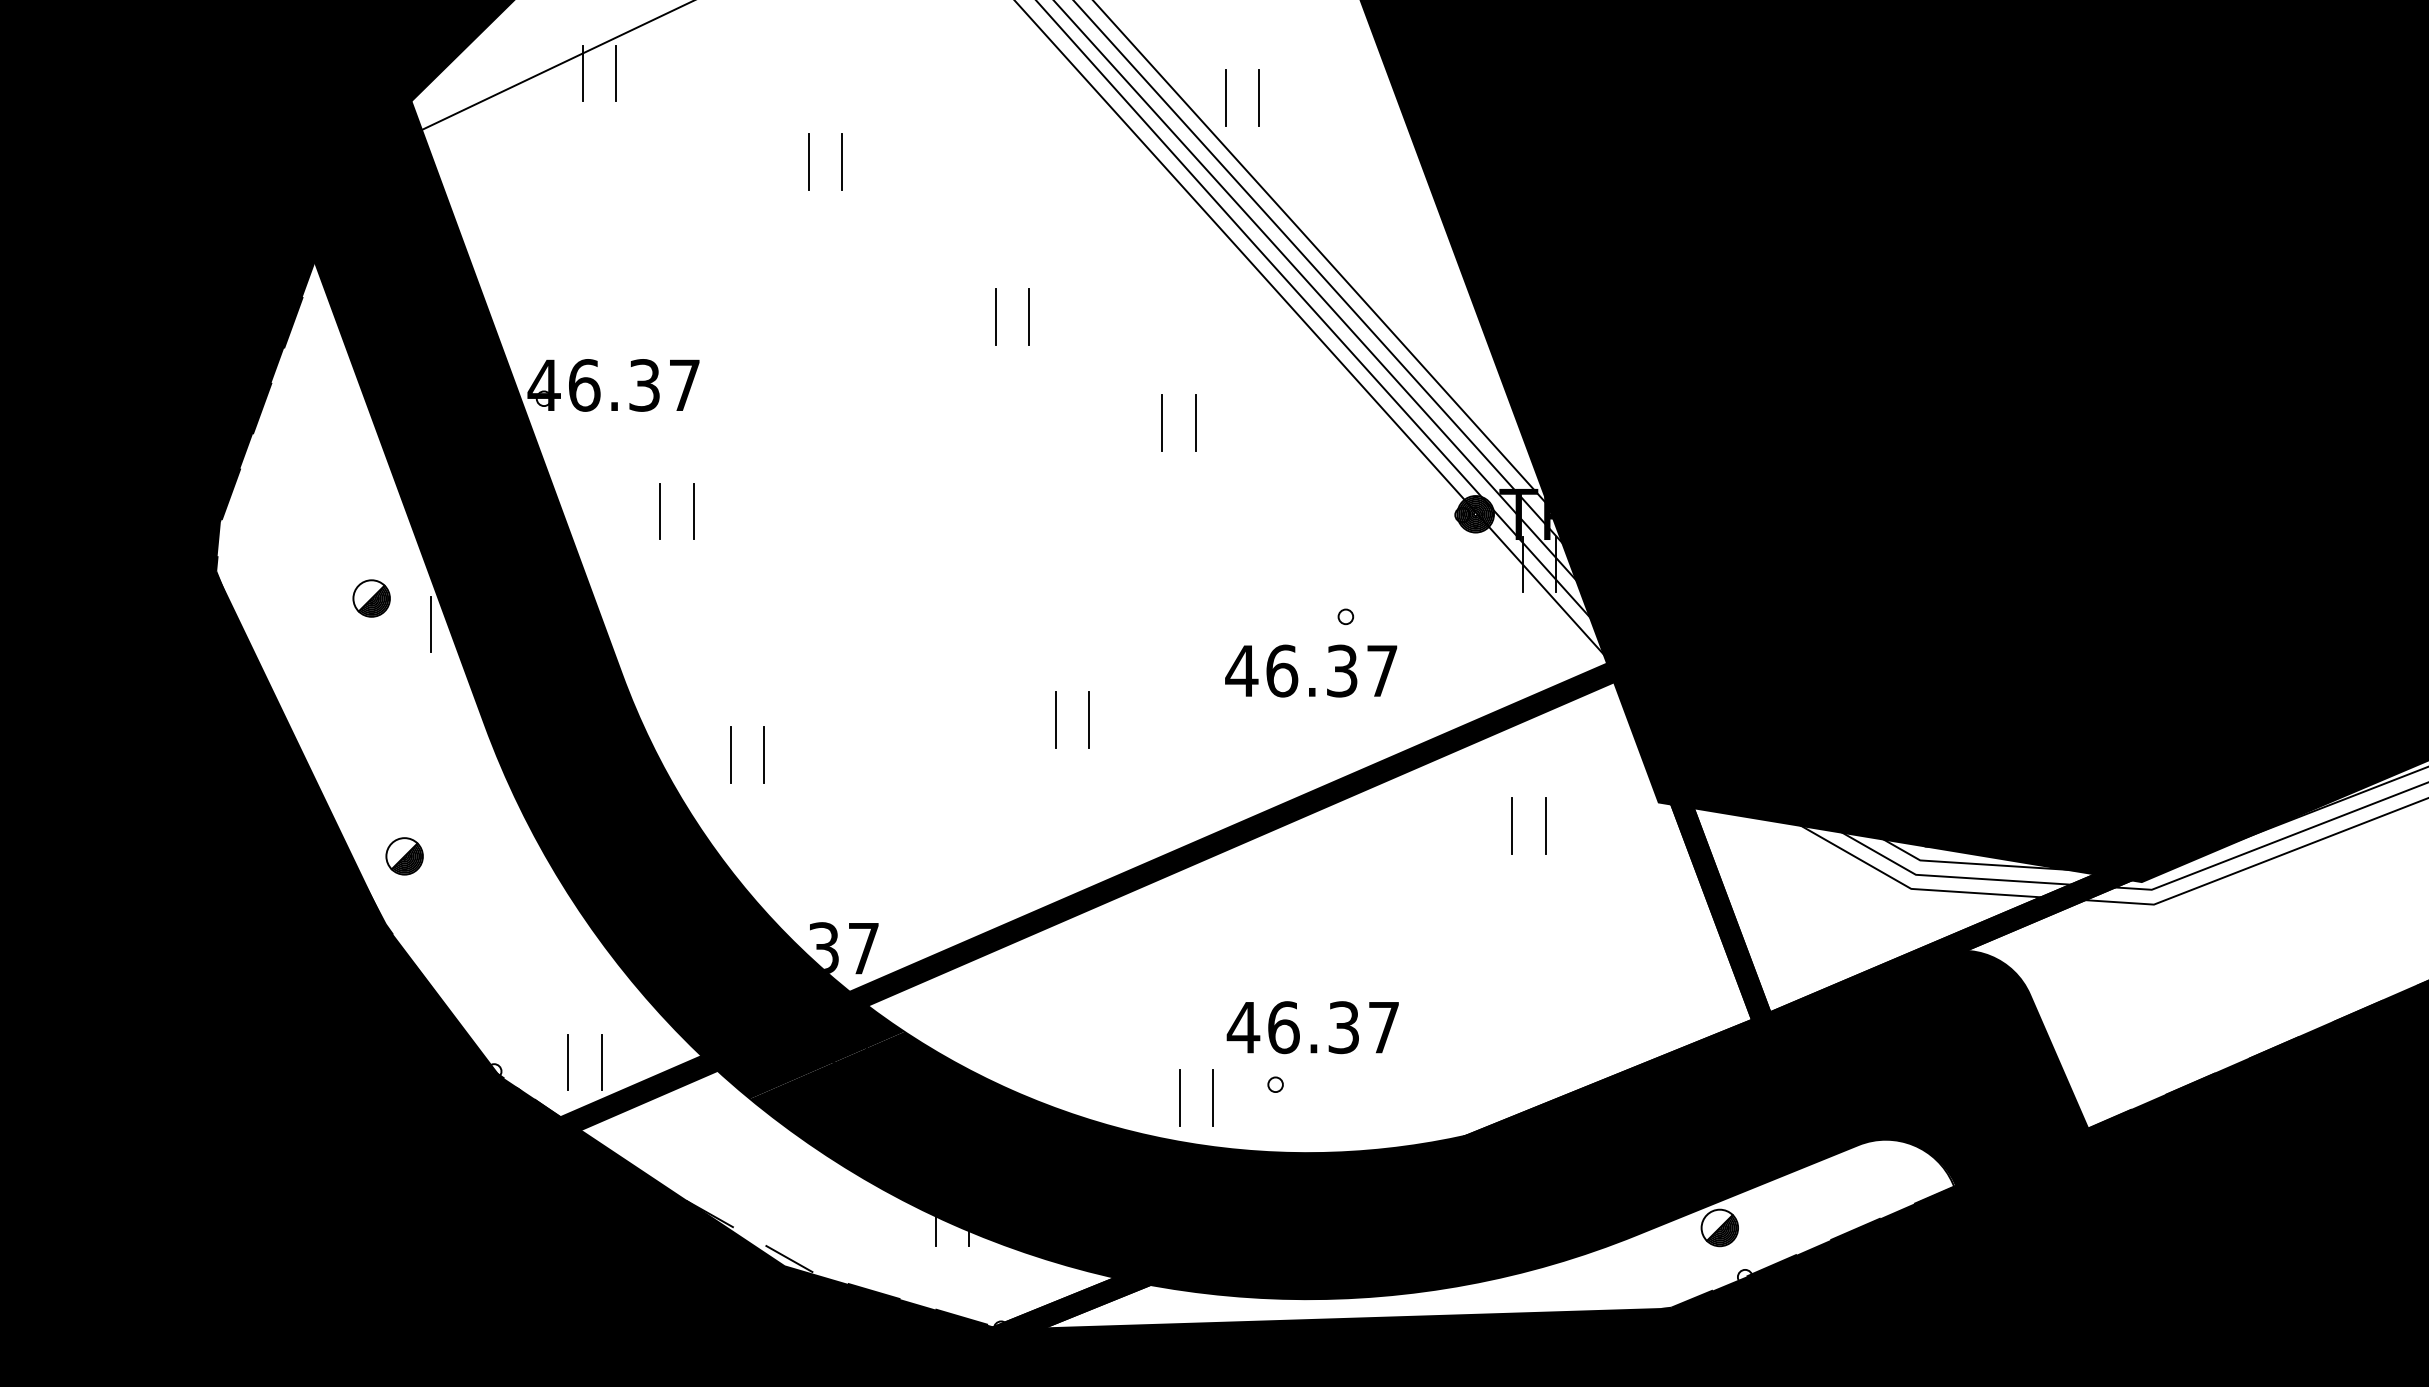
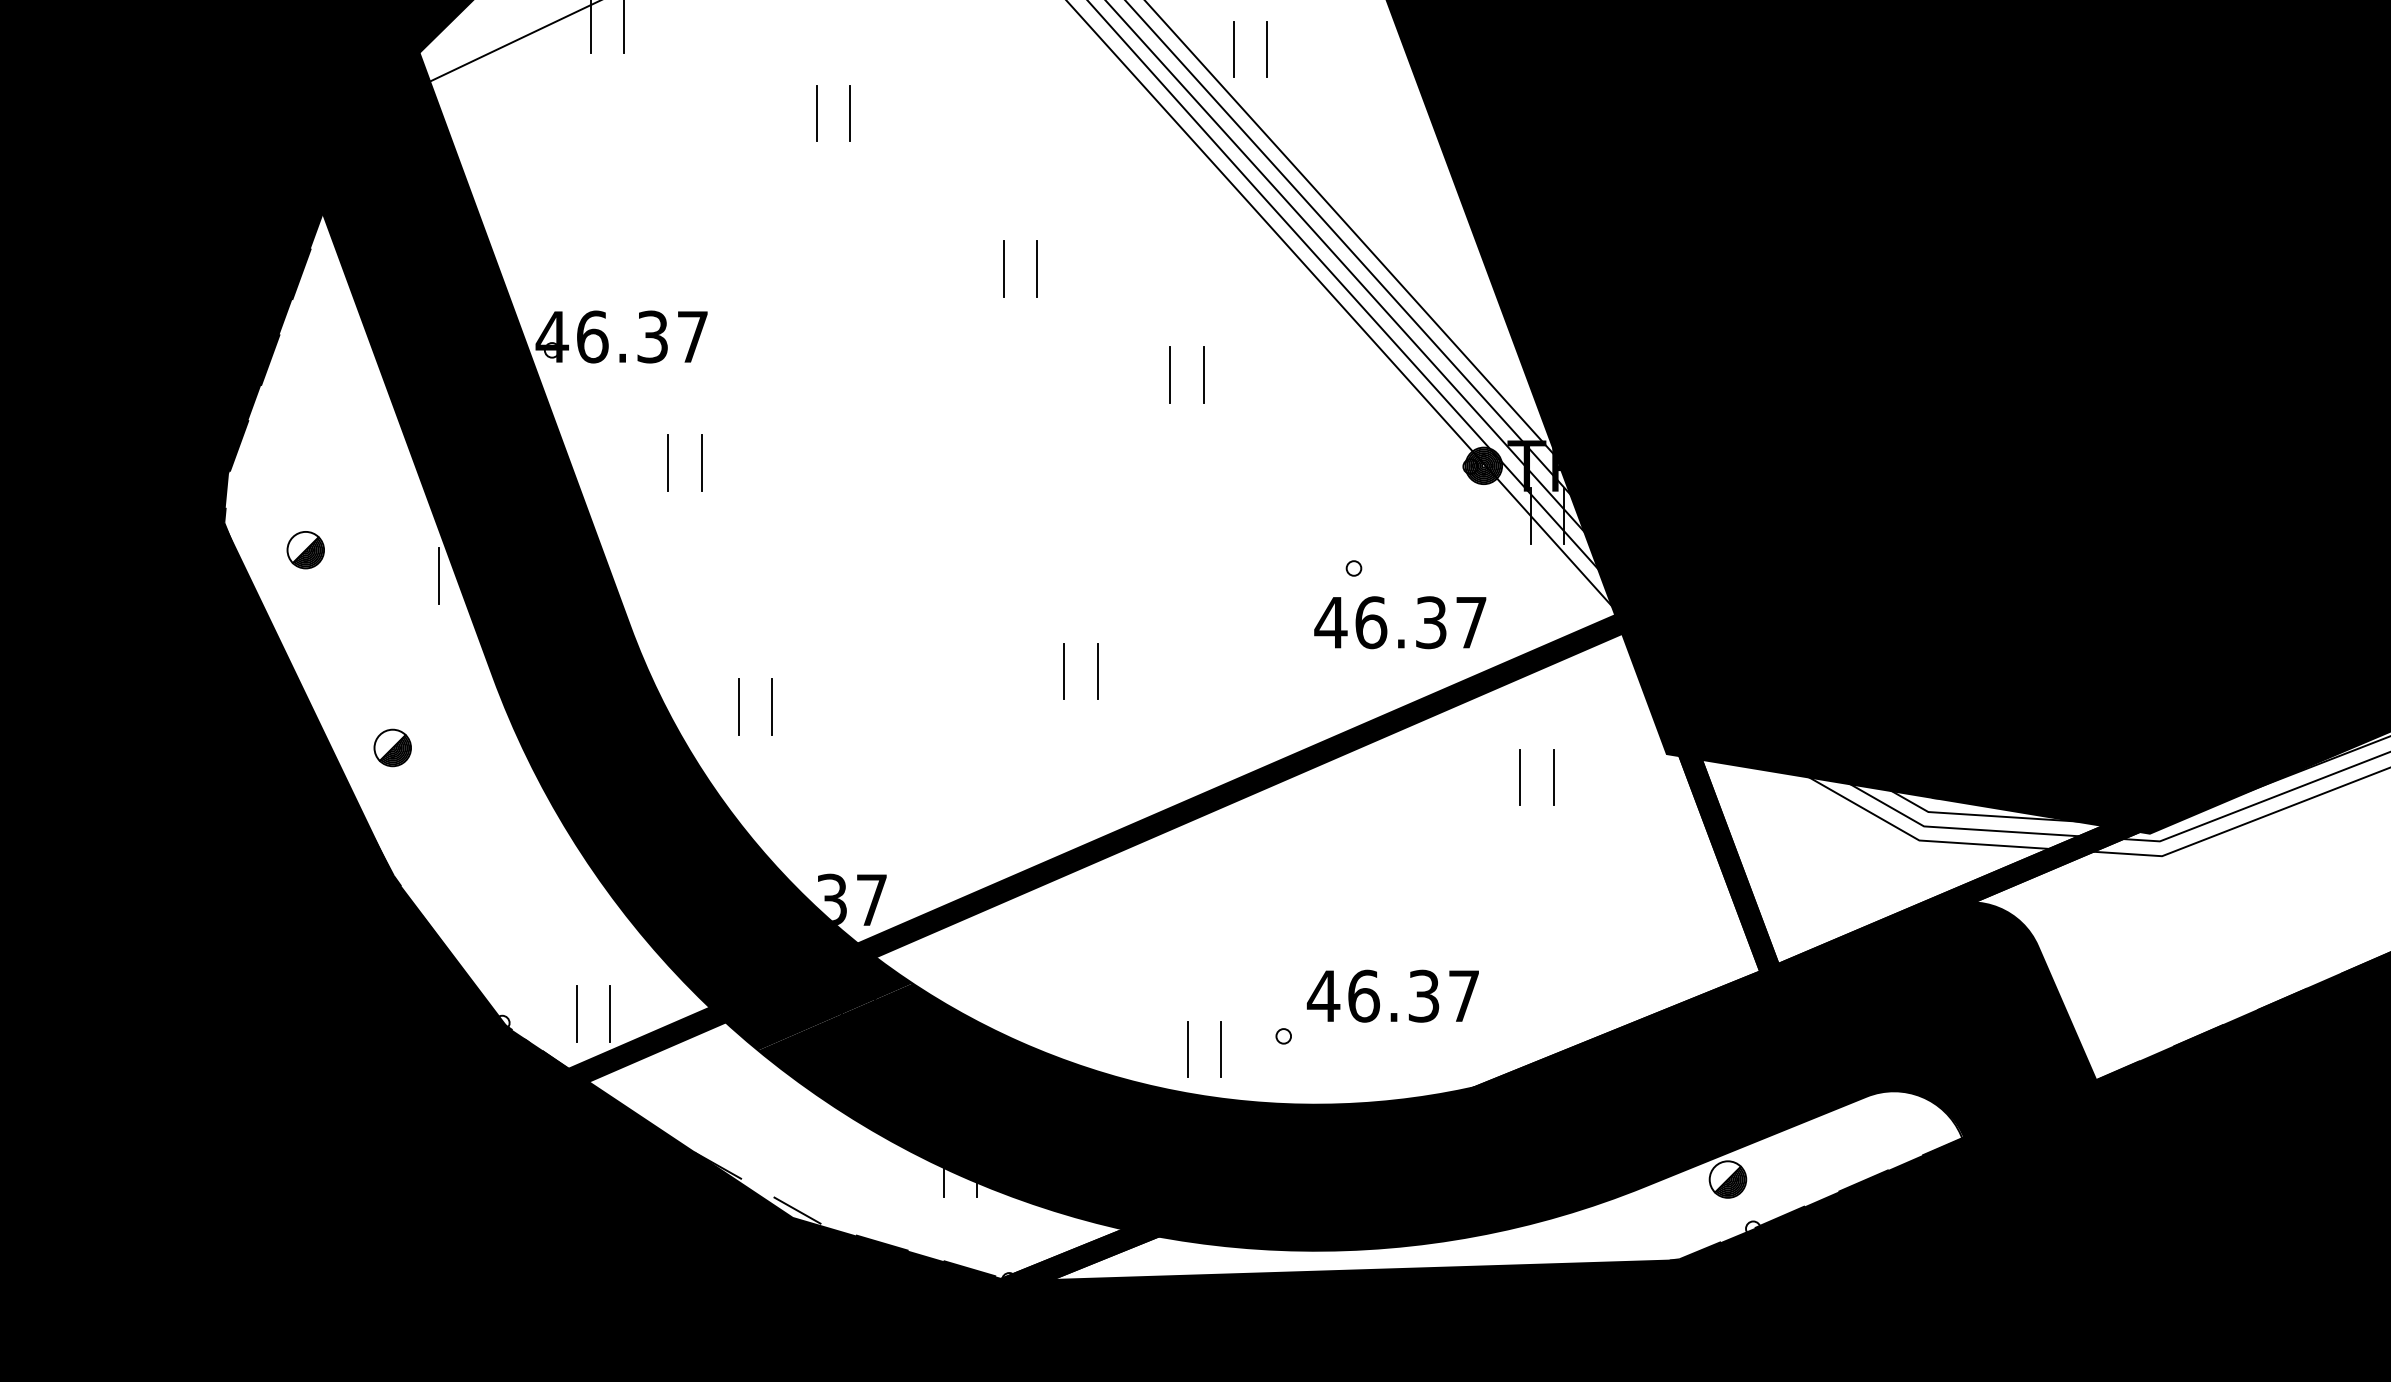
part: (371, 598) -> (305, 550), moved
text: (1311, 670) -> (1400, 622), moved
part: (404, 856) -> (392, 748), moved
text: (1312, 1027) -> (1392, 996), moved

